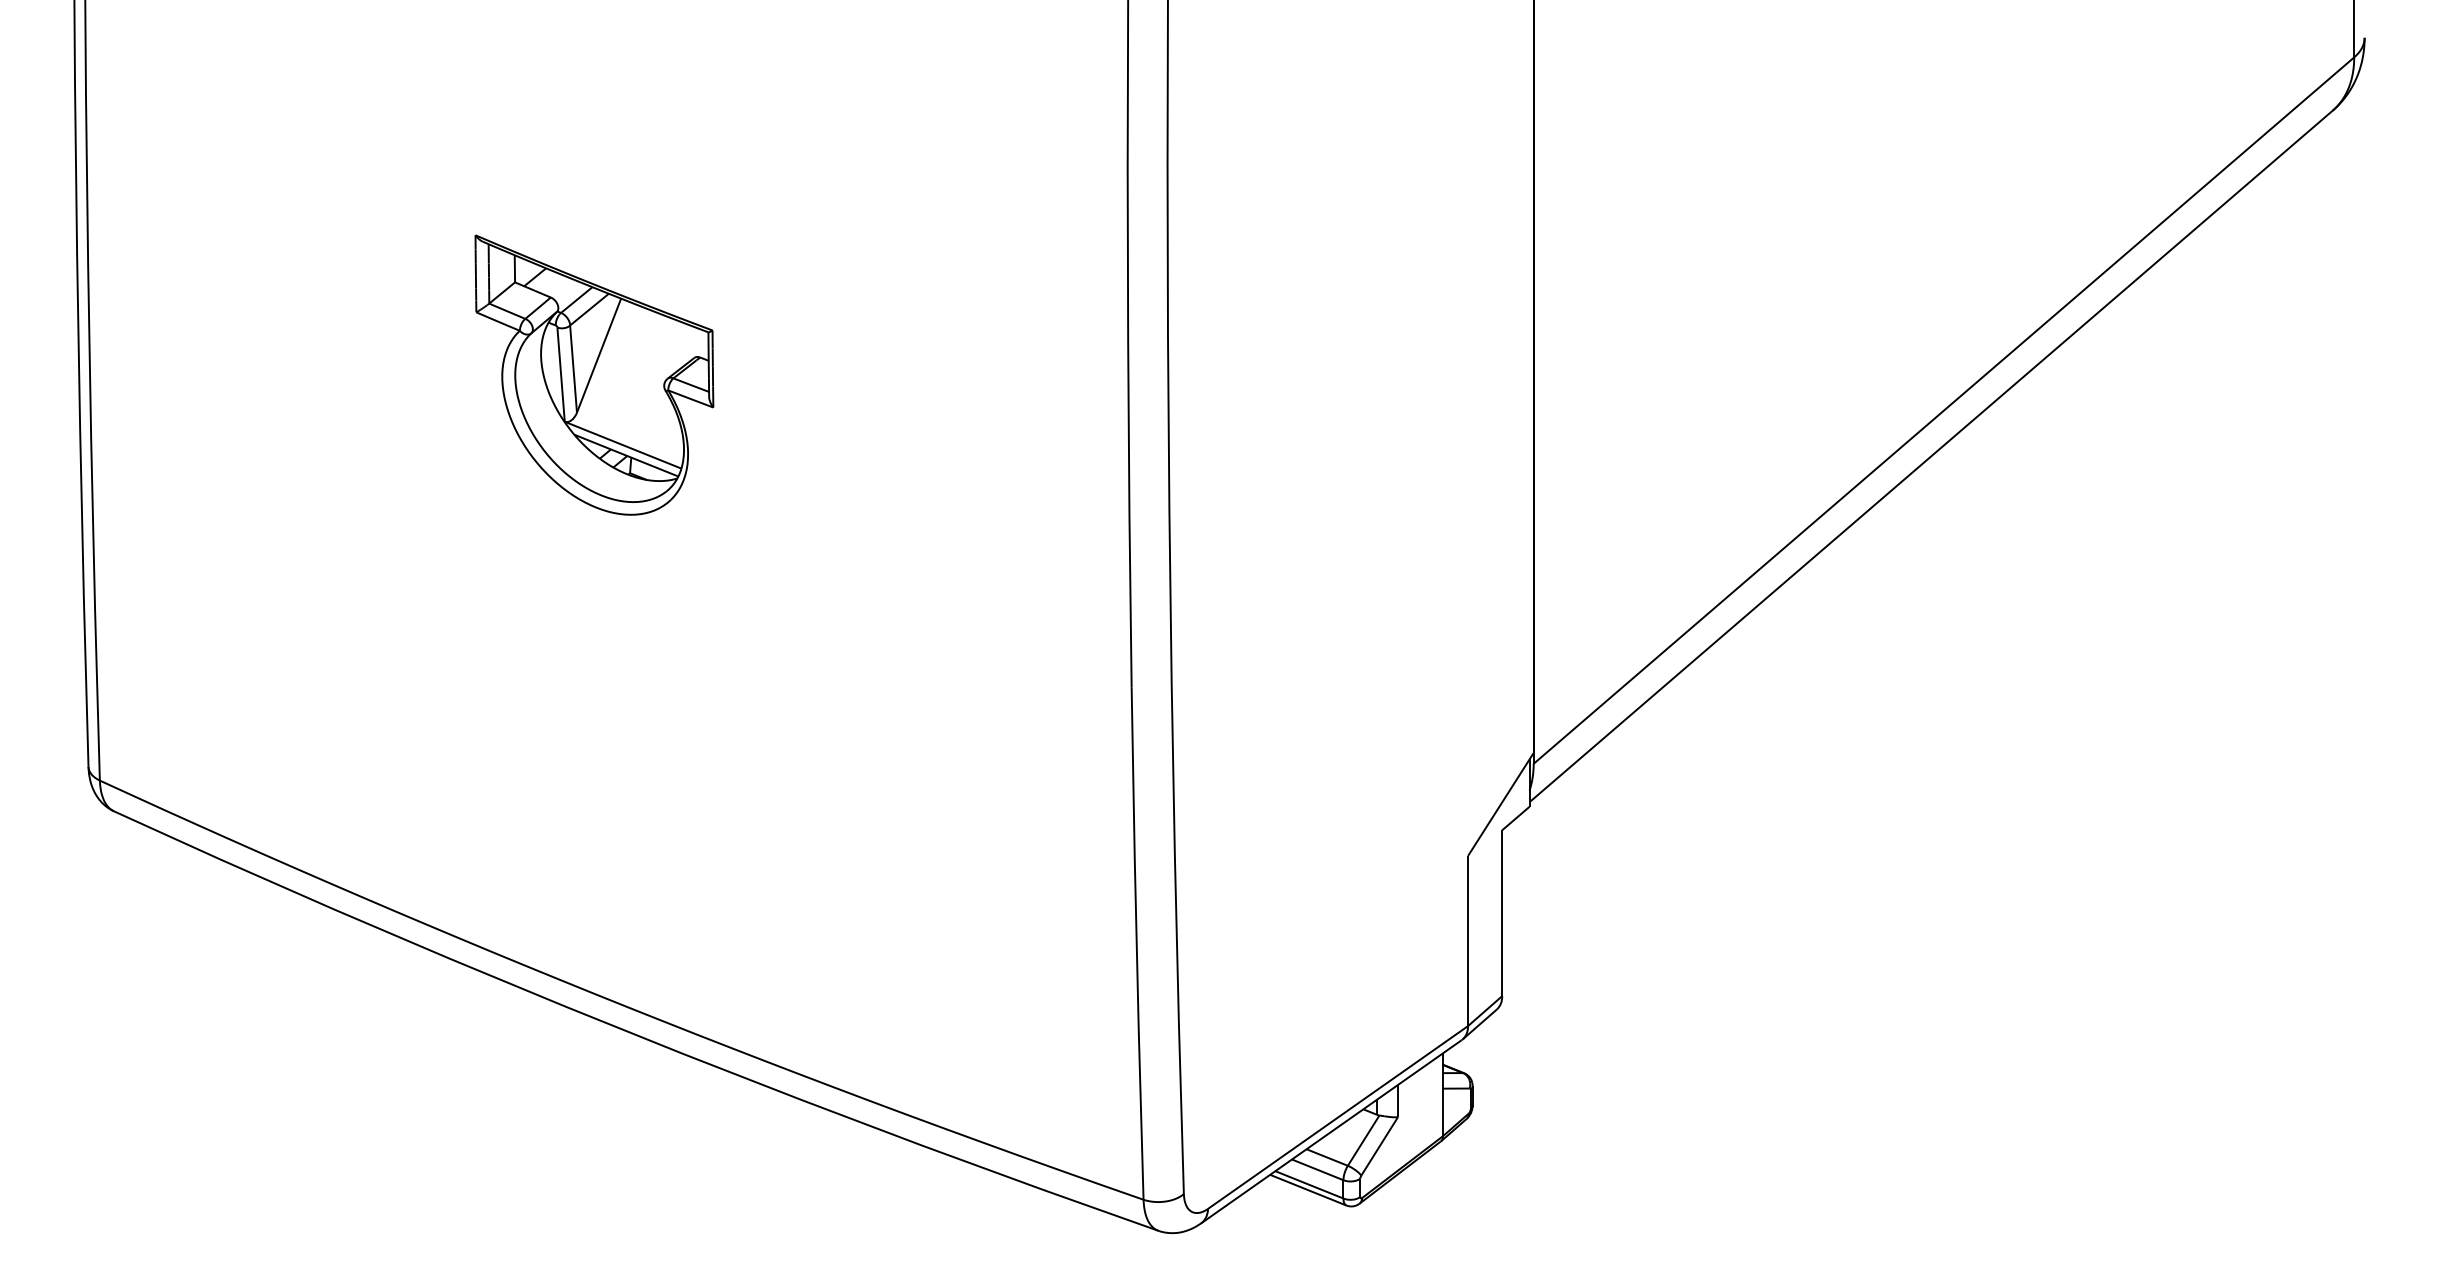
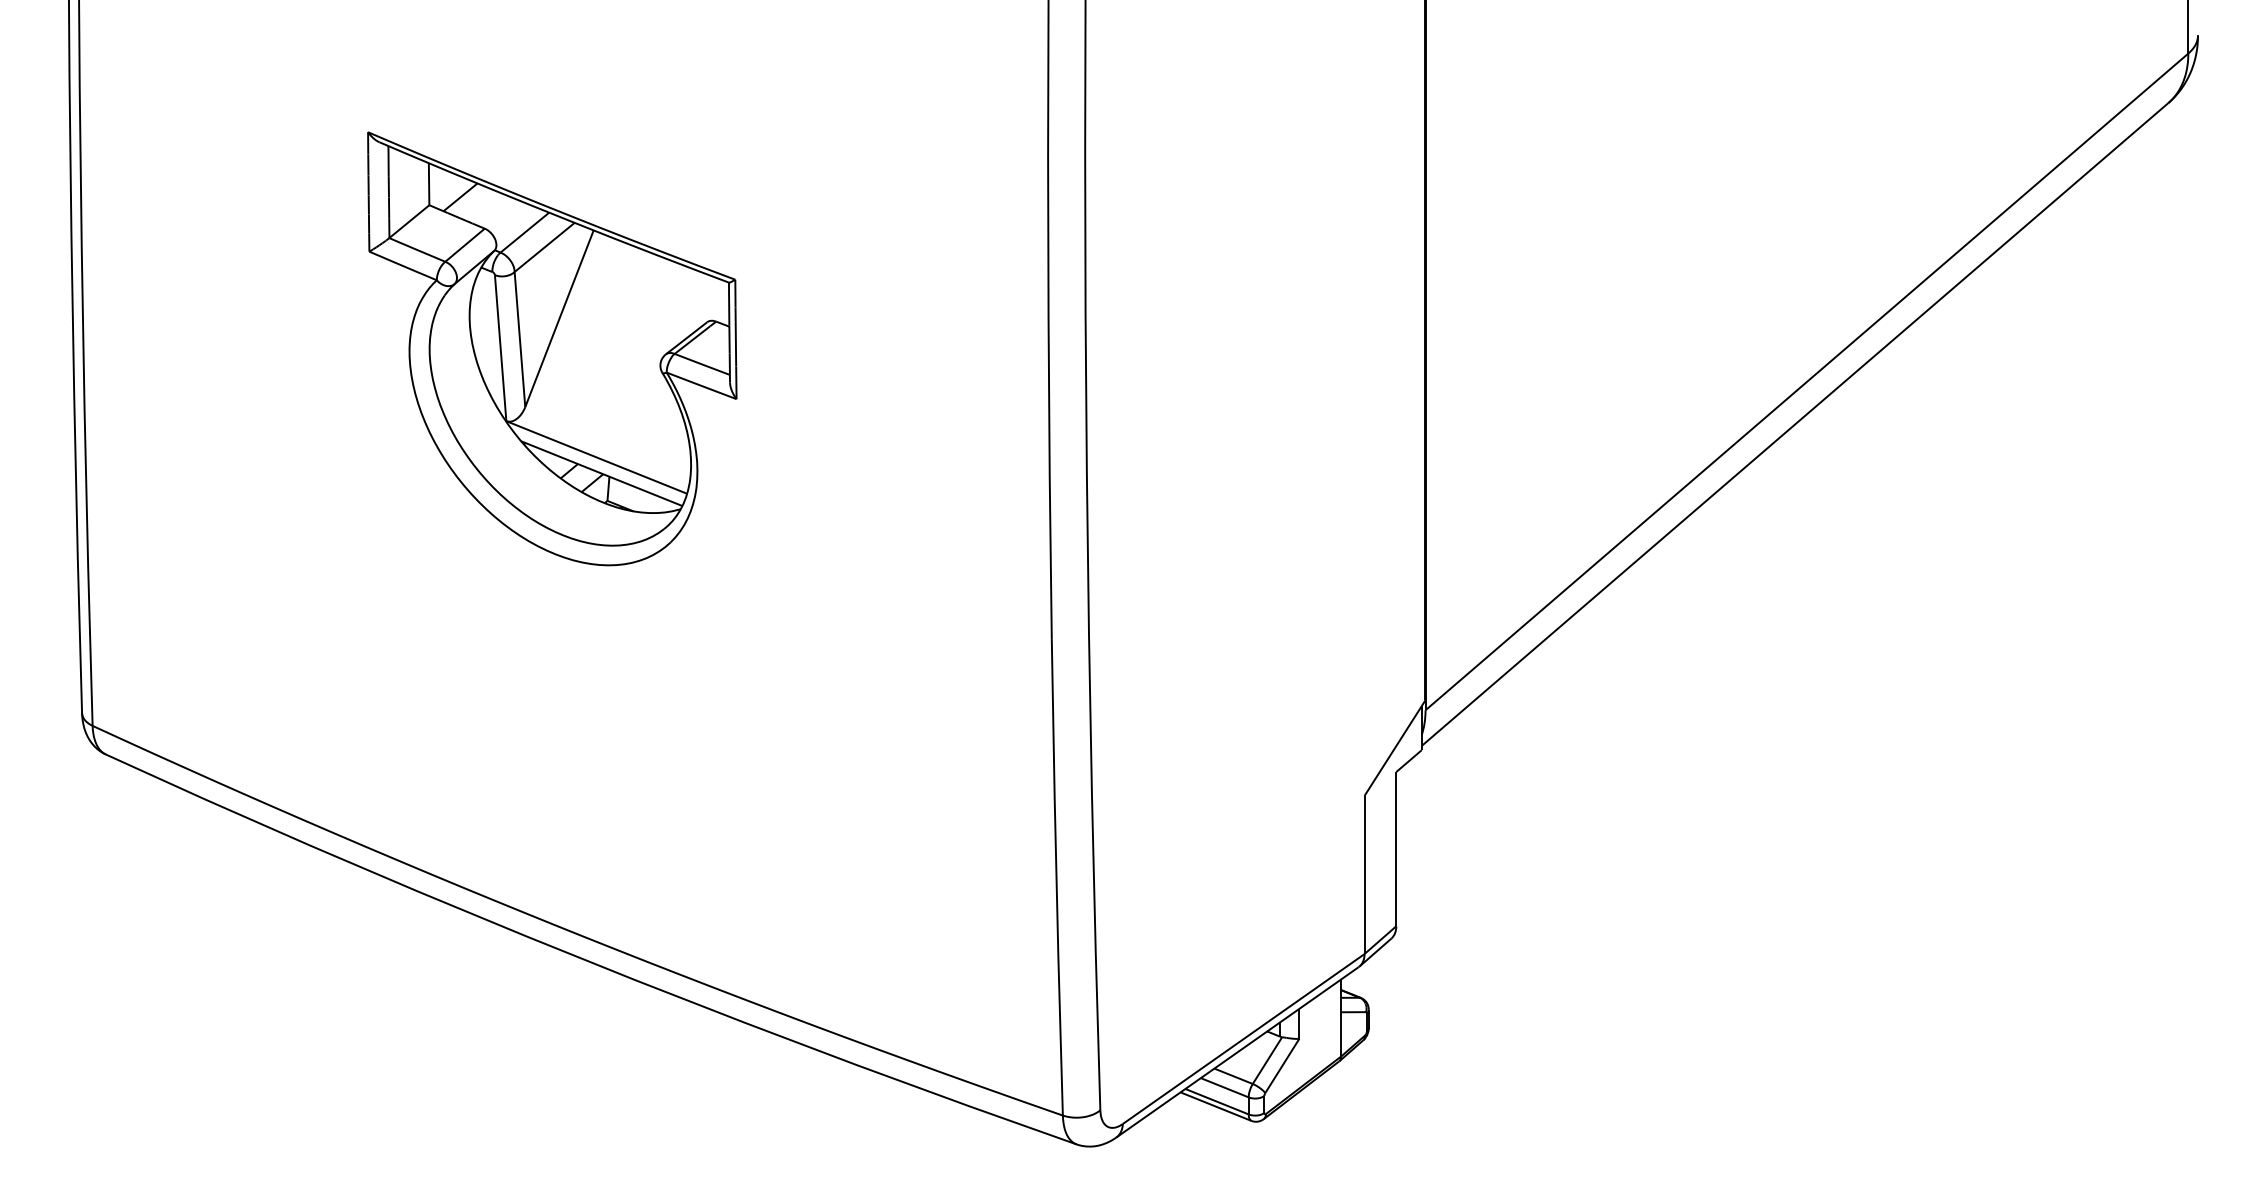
part: (594, 374) -> (552, 348), size x1.67

